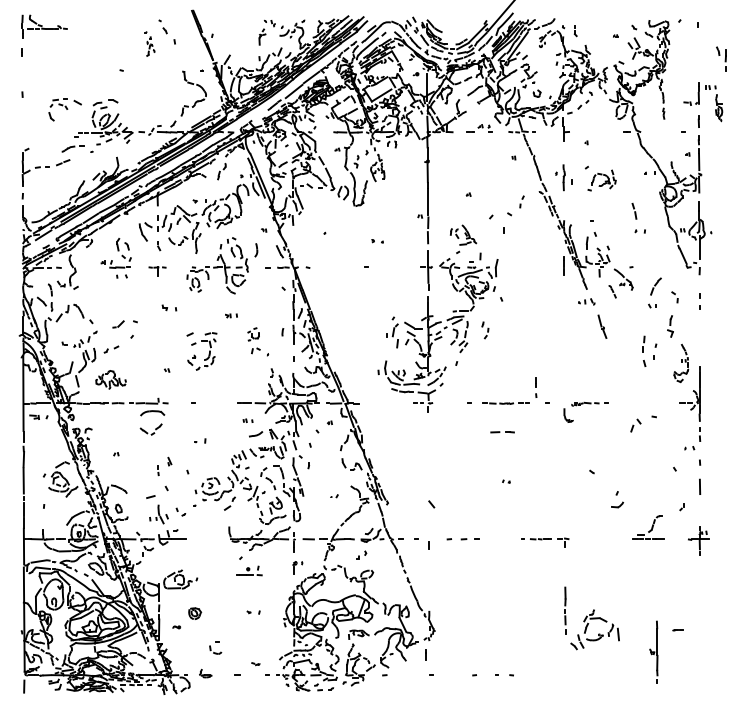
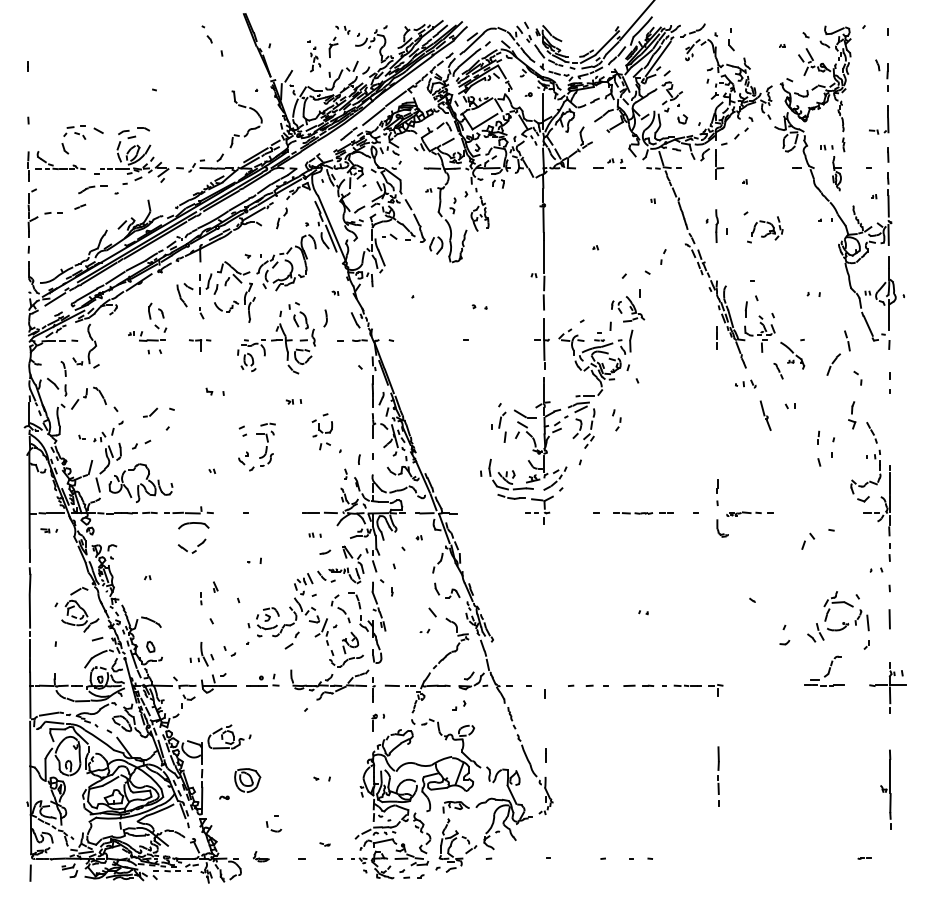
part: (44, 26) -> (56, 166), moved
part: (575, 30) -> (731, 39), size x1.67
part: (150, 44) -> (314, 56), moved
part: (721, 59) -> (881, 75), moved
part: (713, 103) -> (830, 167), moved
part: (63, 162) -> (80, 206), size x0.62
part: (634, 210) -> (847, 340), moved
part: (463, 235) -> (628, 309), moved
part: (651, 306) -> (789, 406), moved
arc: (282, 332) -> (359, 459), moved
part: (253, 334) -> (321, 425), size x1.43
part: (190, 338) -> (242, 430), size x0.62
part: (643, 343) -> (818, 437), size x0.62
part: (680, 363) -> (865, 462), size x1.67
part: (110, 380) -> (140, 483), size x1.67
part: (536, 387) -> (717, 492), moved
part: (39, 417) -> (49, 530), size x0.71
line: (500, 432) -> (635, 685), moved
part: (256, 433) -> (325, 551), size x0.62
line: (150, 496) -> (97, 638), moved
line: (431, 504) -> (432, 612), moved
part: (617, 505) -> (784, 642), size x0.62
part: (698, 540) -> (887, 687), size x1.43
part: (249, 570) -> (262, 679), moved
part: (194, 613) -> (247, 780), size x1.67
line: (677, 630) -> (864, 858), moved
part: (598, 634) -> (842, 622), moved
part: (653, 652) -> (885, 789), moved
line: (426, 654) -> (545, 755), moved

